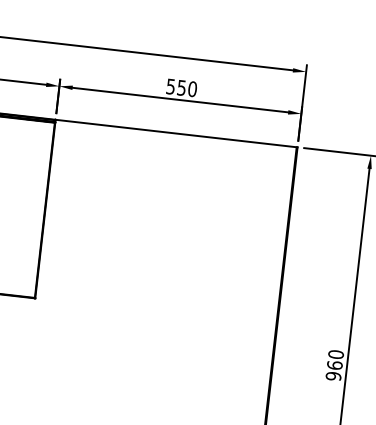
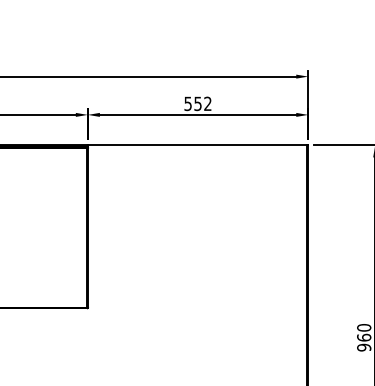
text: (192, 88) -> (207, 103), 550 -> 552

